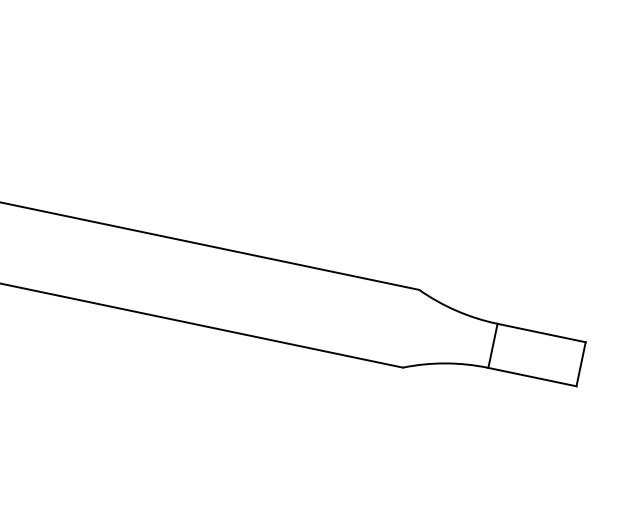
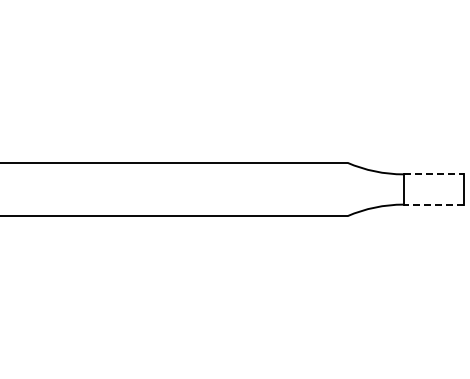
line: (542, 333) -> (434, 174), solid -> dashed
line: (531, 376) -> (433, 204), solid -> dashed

